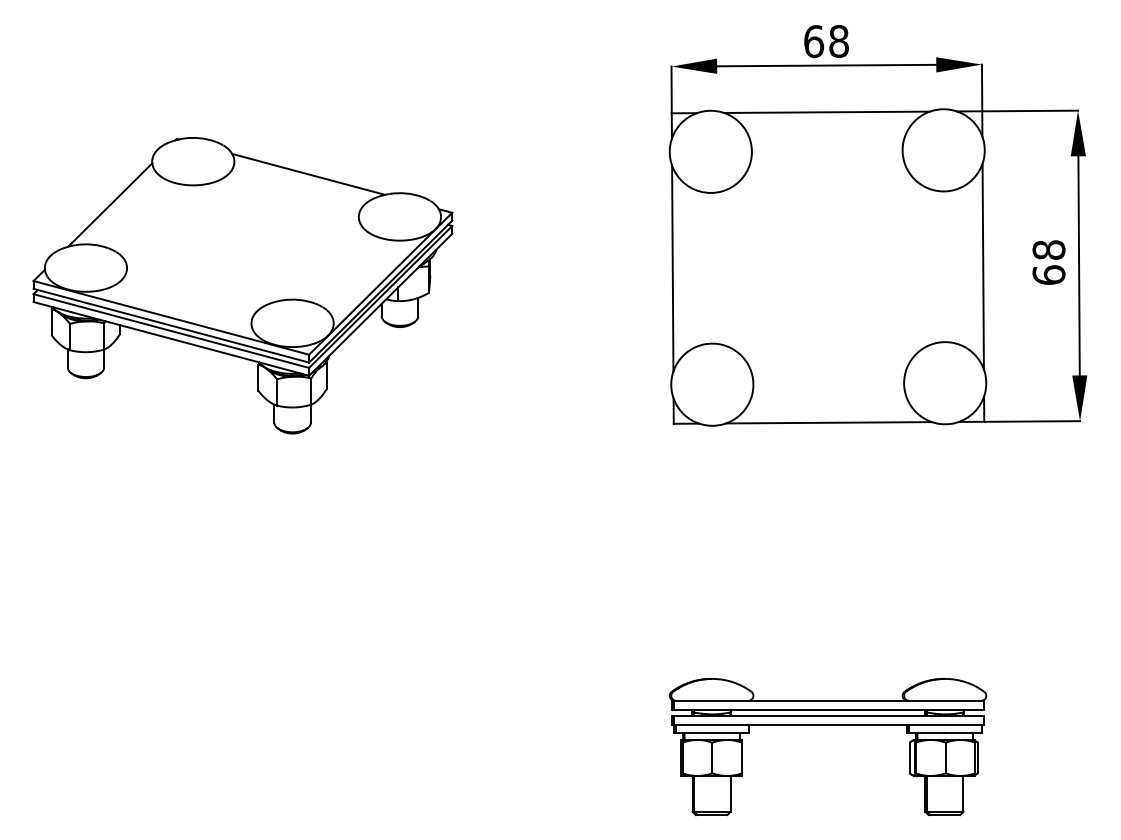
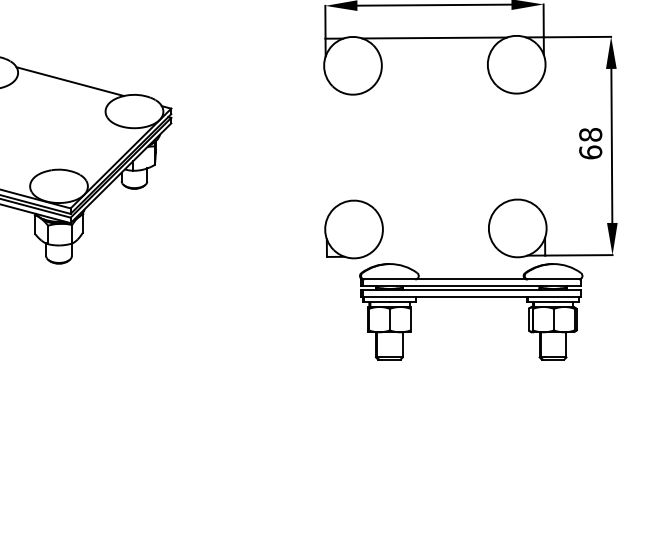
line: (982, 266) -> (543, 146), removed
line: (672, 268) -> (326, 147), removed
line: (828, 422) -> (435, 256), removed
part: (827, 725) -> (470, 296), moved

